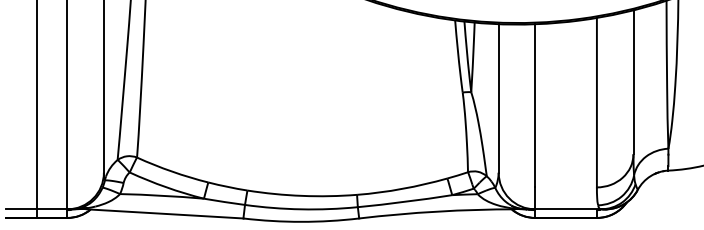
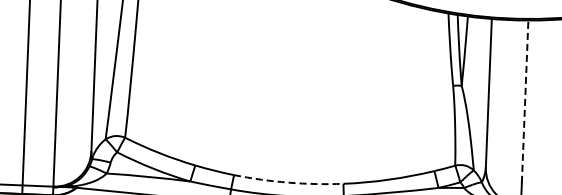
line: (535, 104) -> (525, 100), solid -> dashed
arc: (302, 195) -> (288, 182), solid -> dashed

